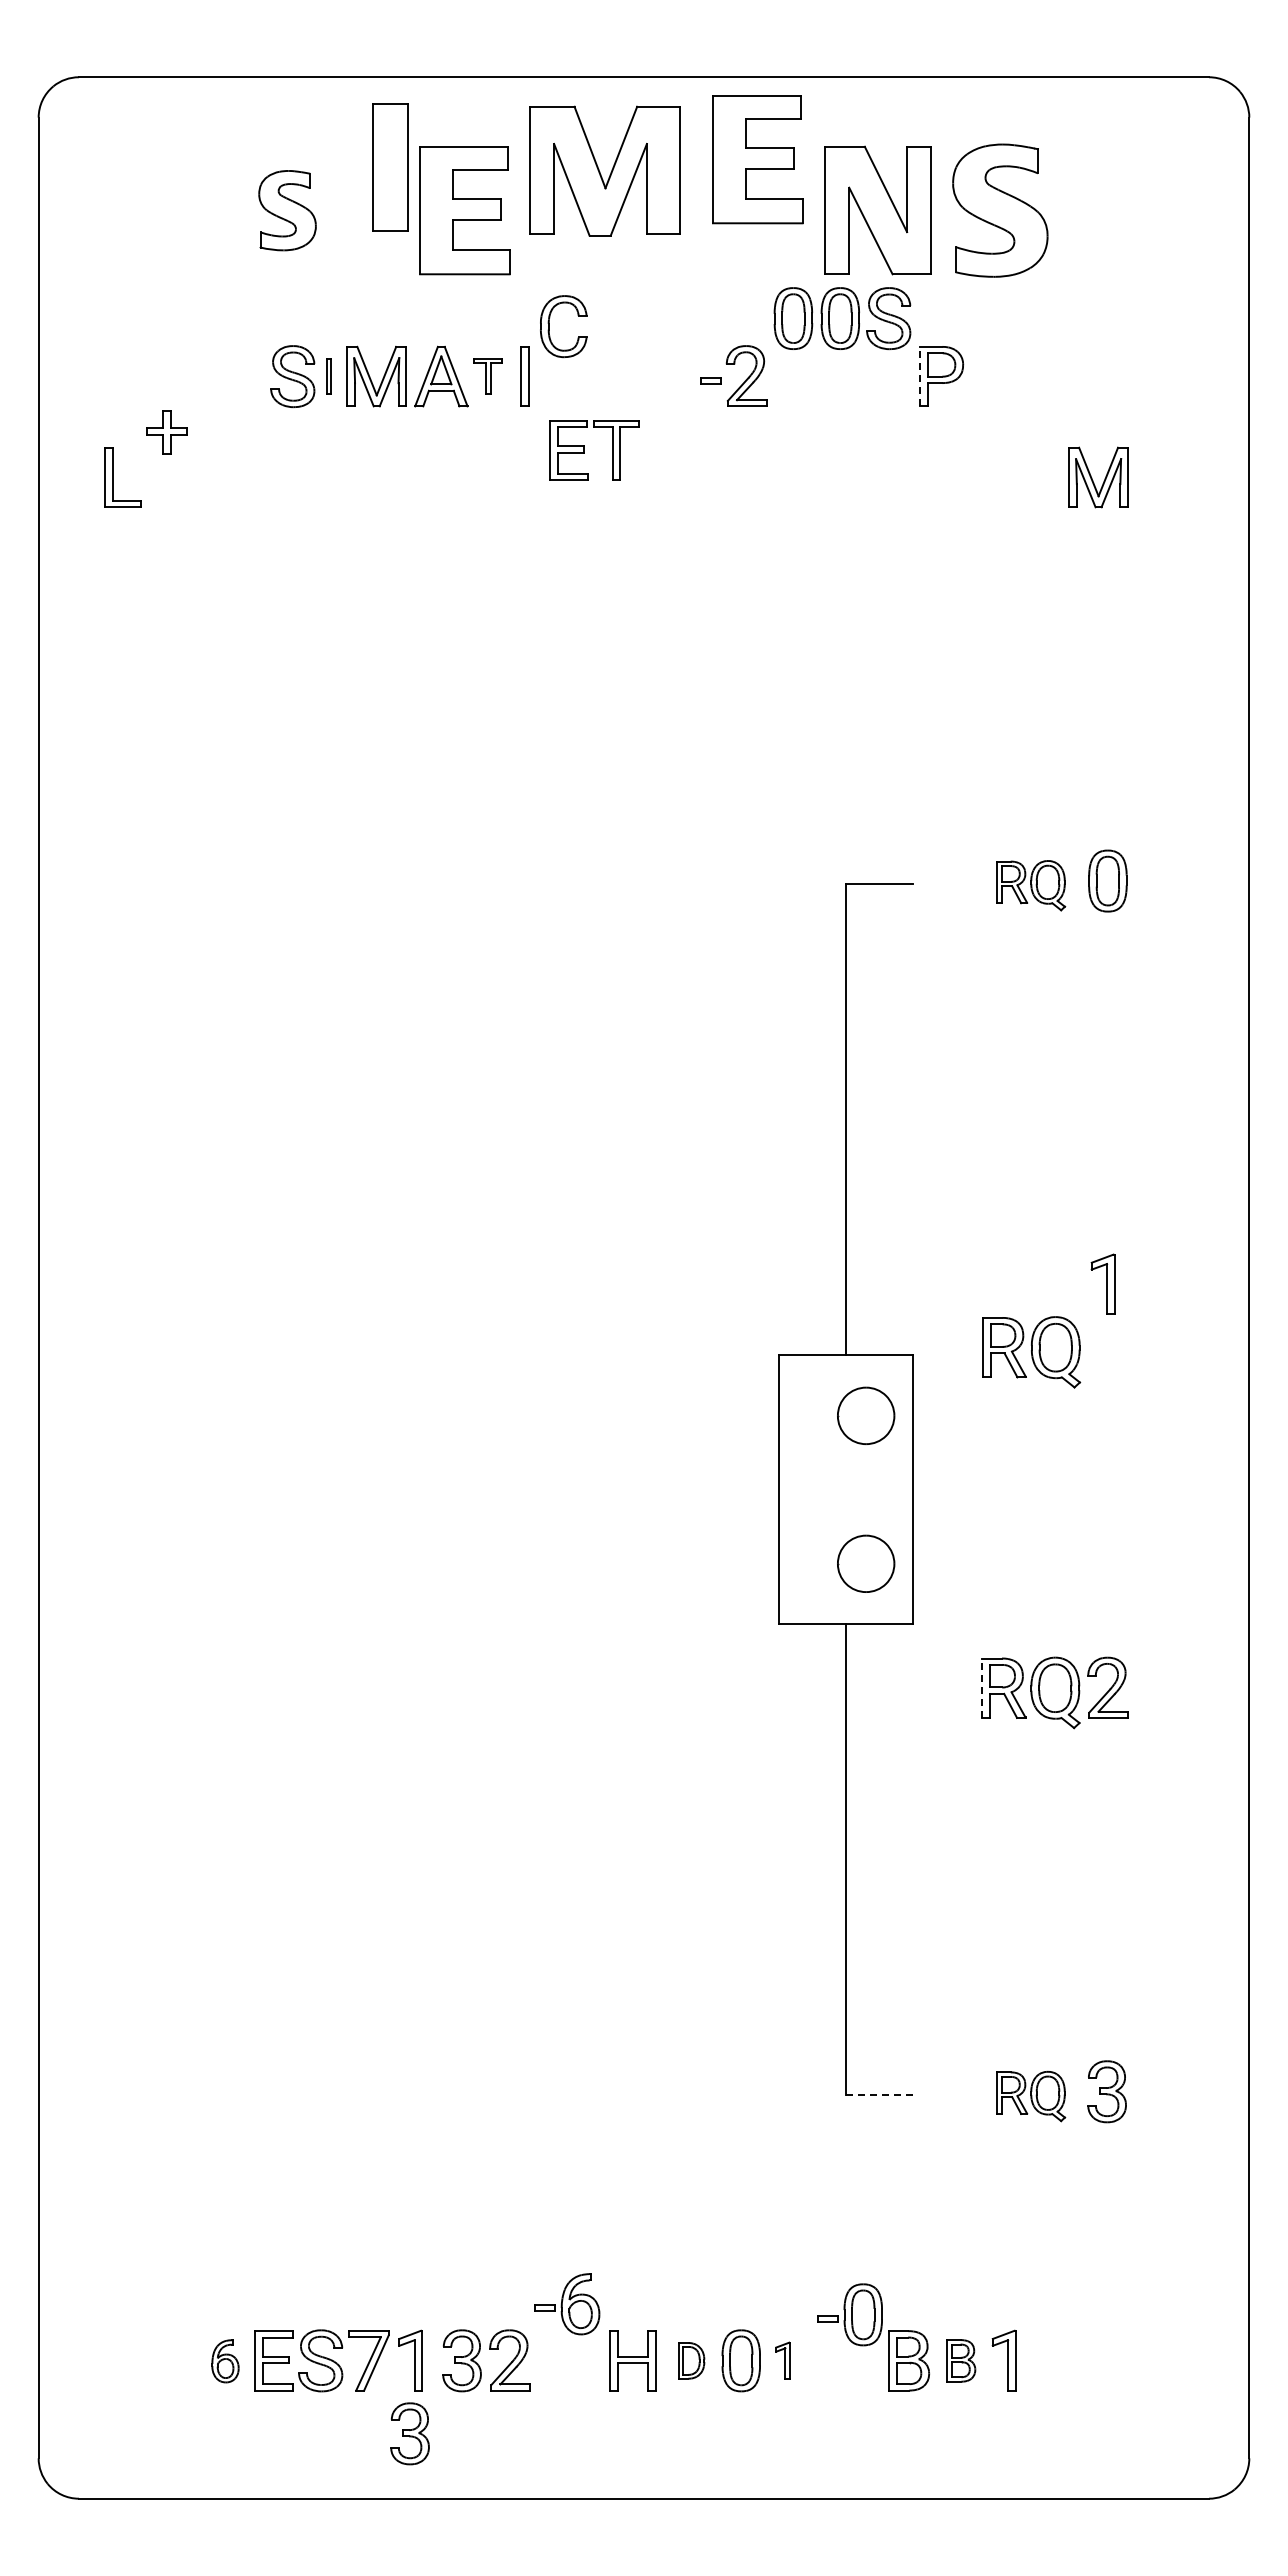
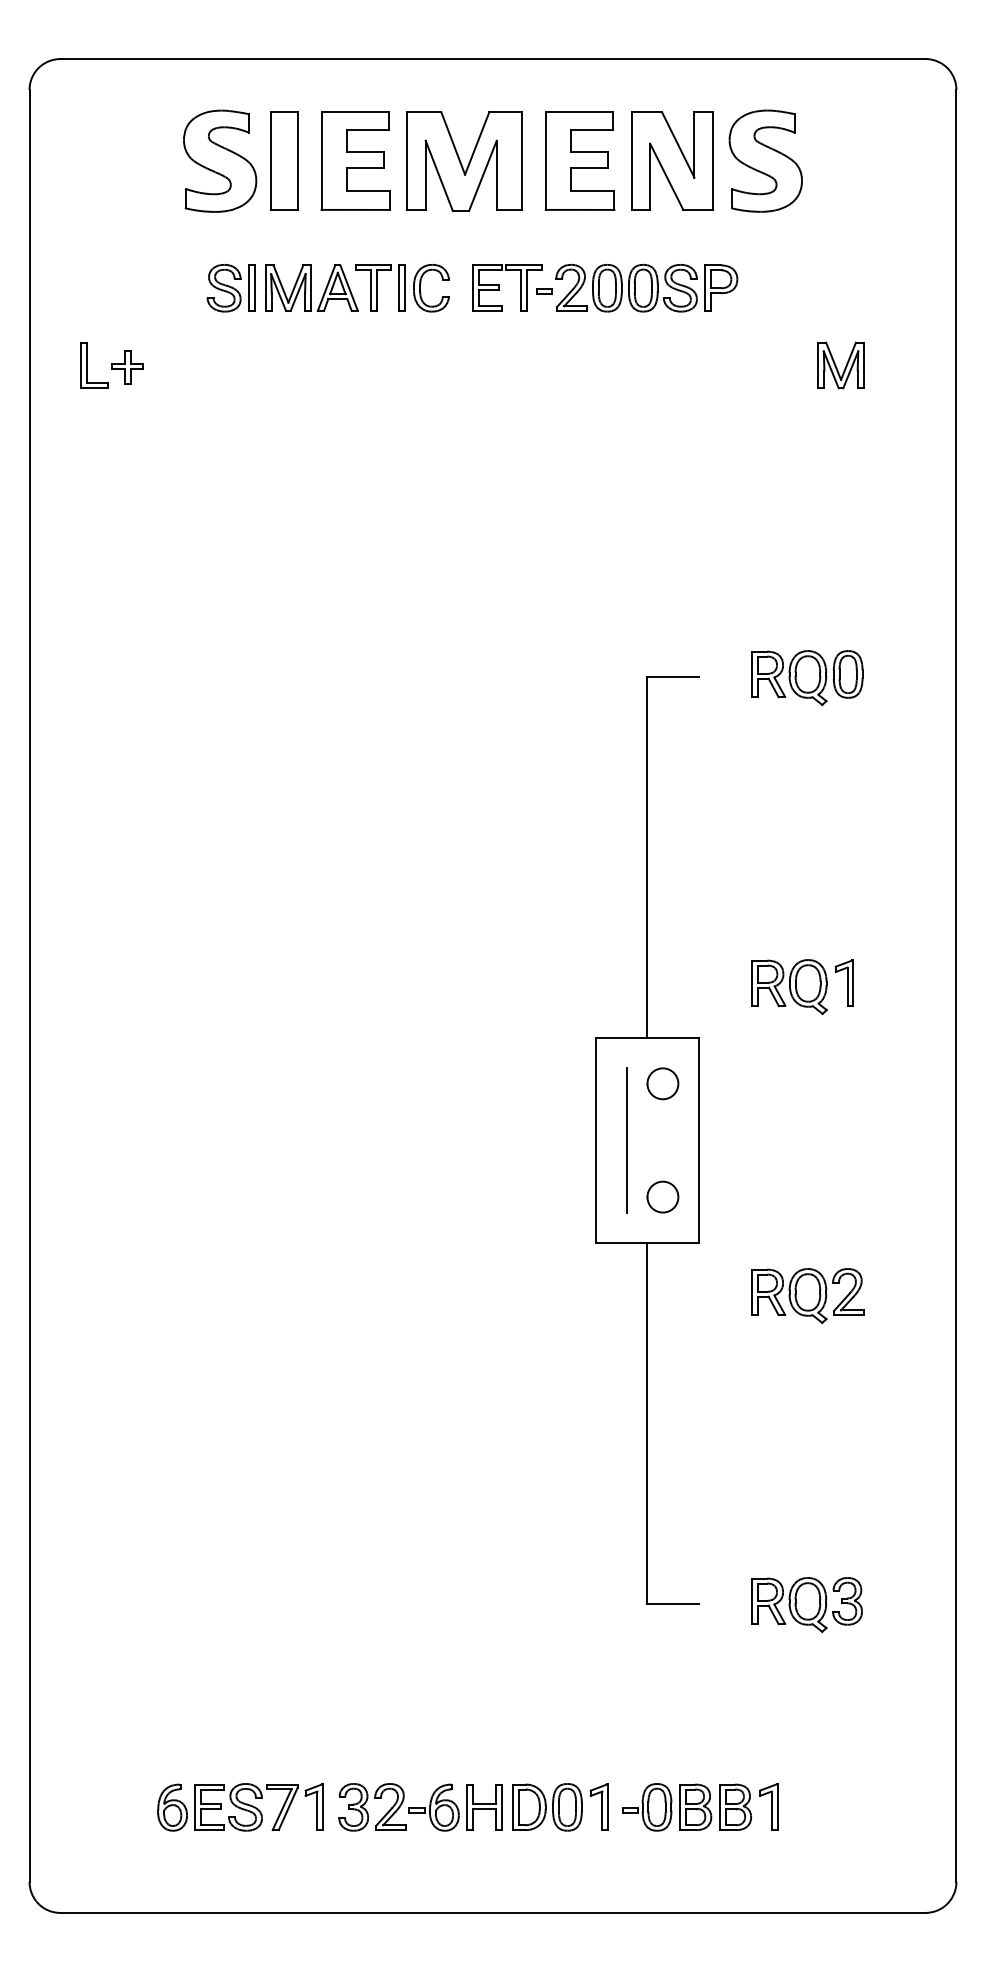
part: (757, 159) -> (579, 161), moved
part: (390, 167) -> (284, 161), moved
part: (604, 170) -> (464, 161), moved
part: (287, 210) -> (220, 161), size x1.67
part: (842, 318) -> (644, 288), moved
part: (549, 326) -> (420, 288), moved
part: (328, 376) -> (251, 288), size x1.67
part: (487, 376) -> (373, 288), size x1.67
line: (920, 376) -> (704, 288), dashed -> solid
part: (166, 432) -> (127, 367), moved
part: (584, 450) -> (499, 288), moved
part: (1030, 885) -> (788, 677), size x1.43
part: (1031, 1352) -> (789, 987), moved
part: (865, 1415) -> (662, 1083), size x0.71
line: (818, 1489) -> (626, 1140), added
part: (865, 1563) -> (662, 1196), size x0.71
line: (982, 1688) -> (752, 1292), dashed -> solid
line: (879, 2095) -> (673, 1604), dashed -> solid
part: (1030, 2096) -> (788, 1604), size x1.43
part: (567, 2304) -> (434, 1807), moved
part: (849, 2314) -> (646, 1807), moved
part: (691, 2360) -> (529, 1807), size x1.67
part: (782, 2360) -> (599, 1807), size x1.67
part: (961, 2360) -> (736, 1807), size x1.43
part: (225, 2361) -> (172, 1807), size x1.43
part: (409, 2433) -> (313, 1862), removed

